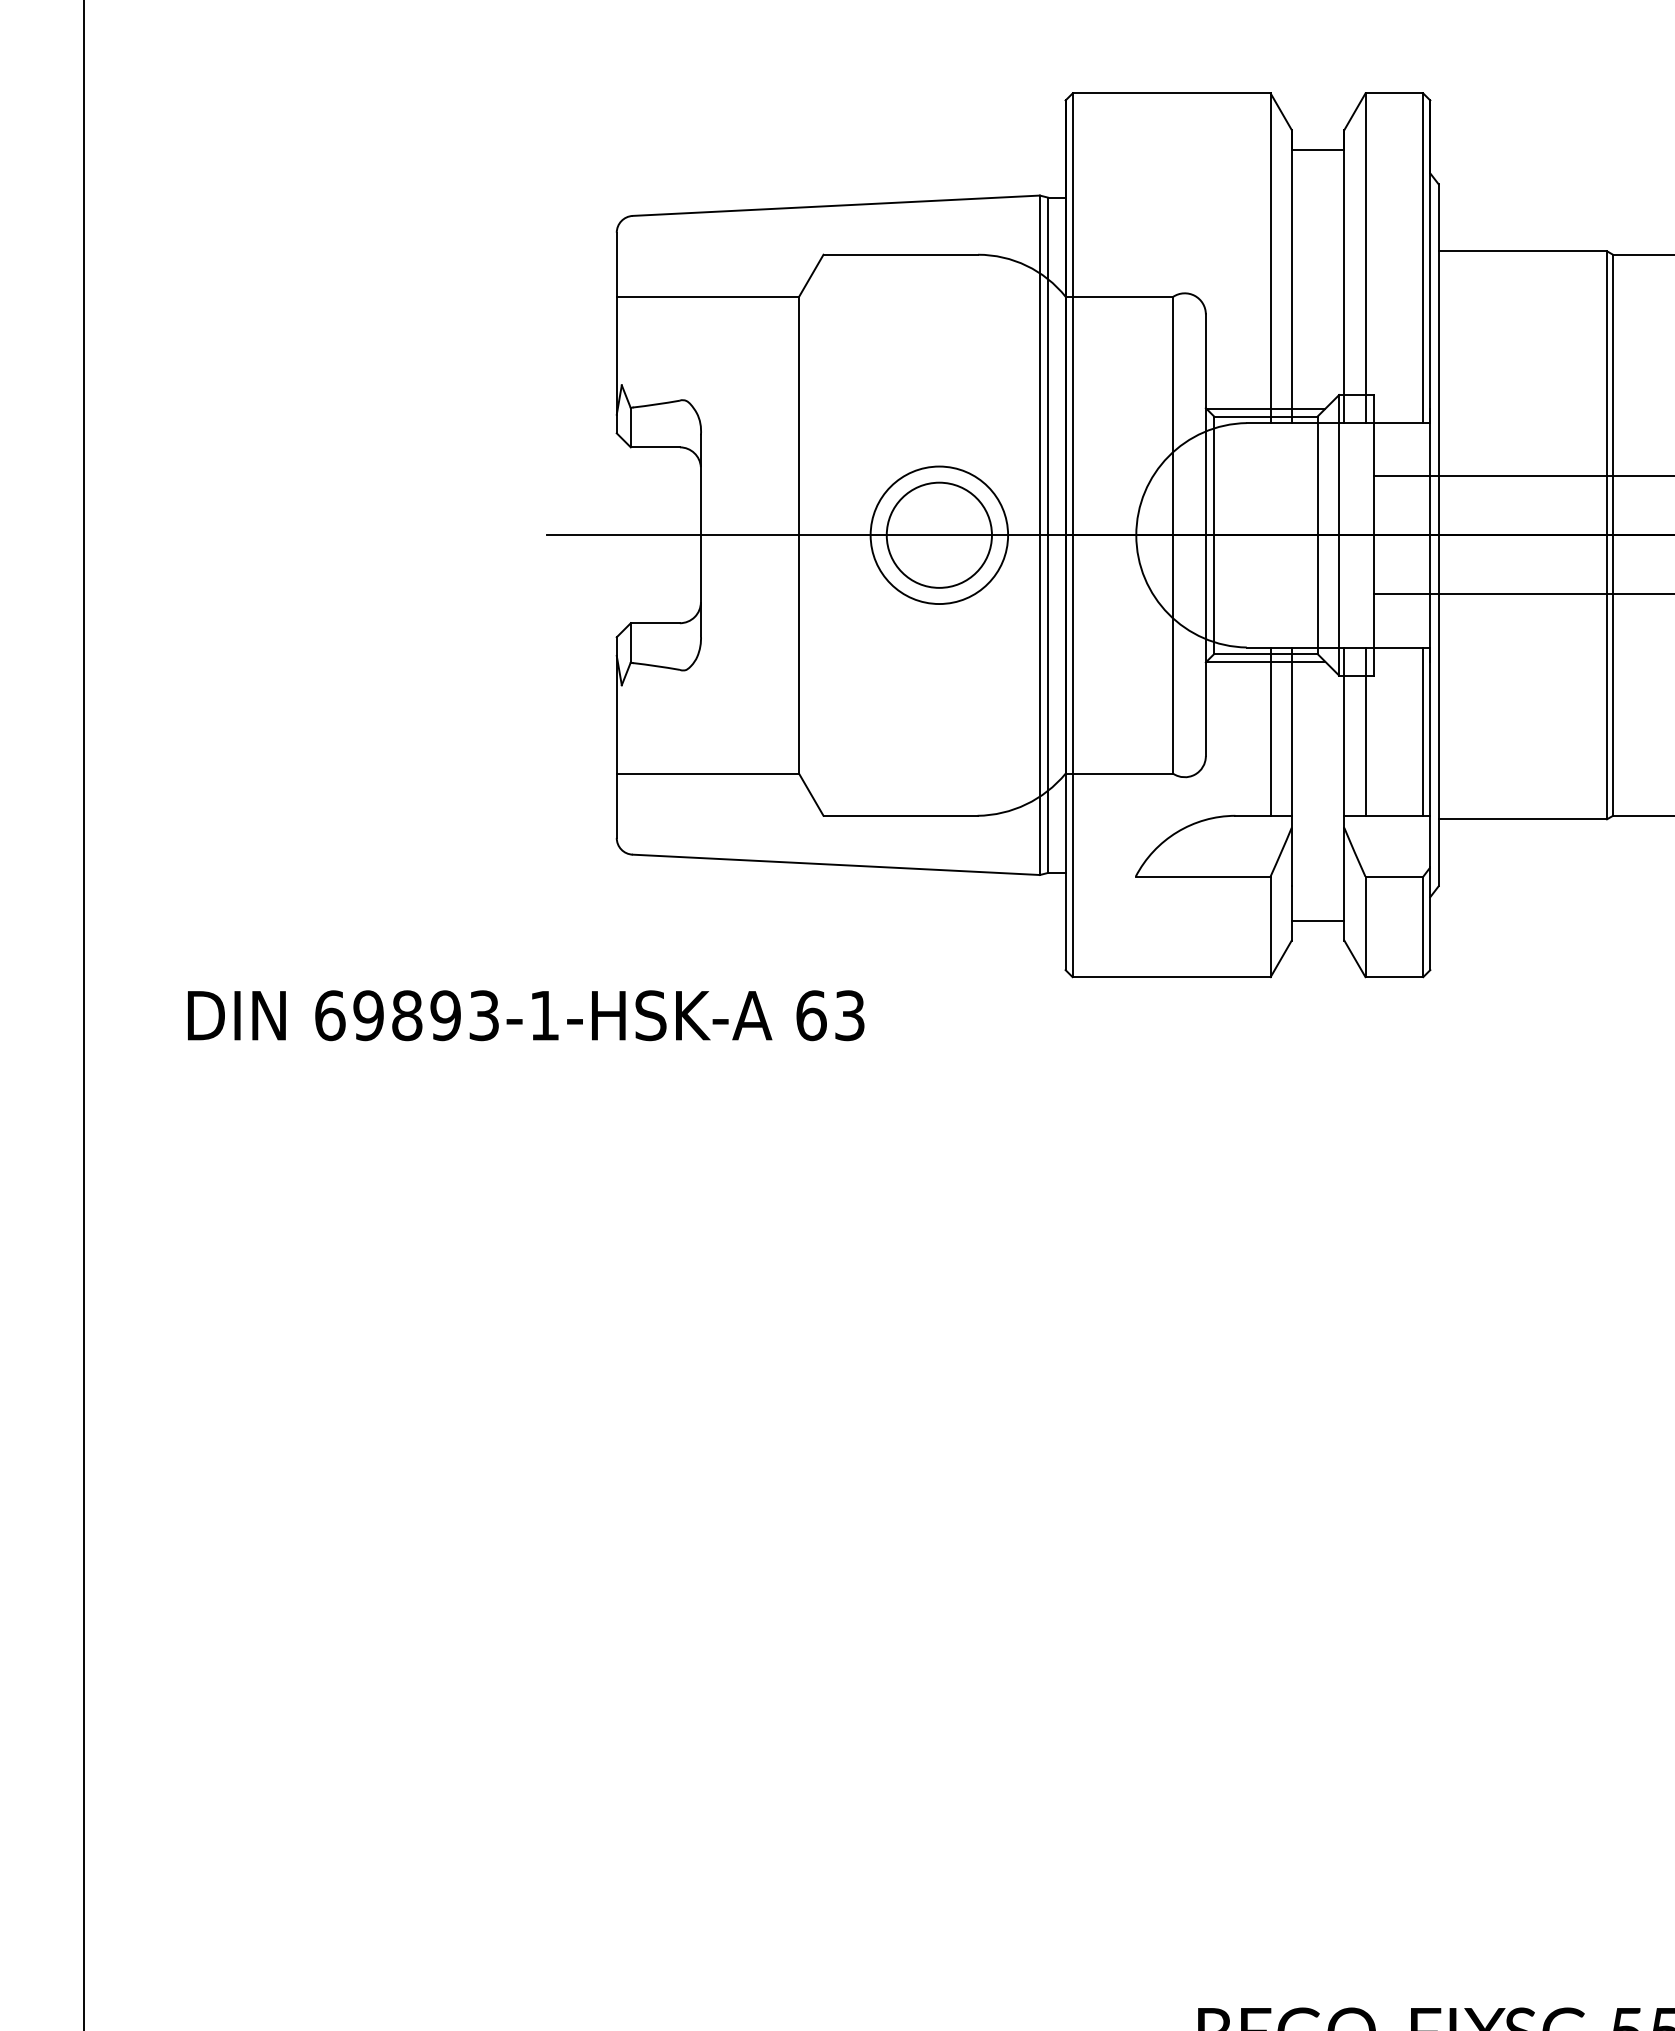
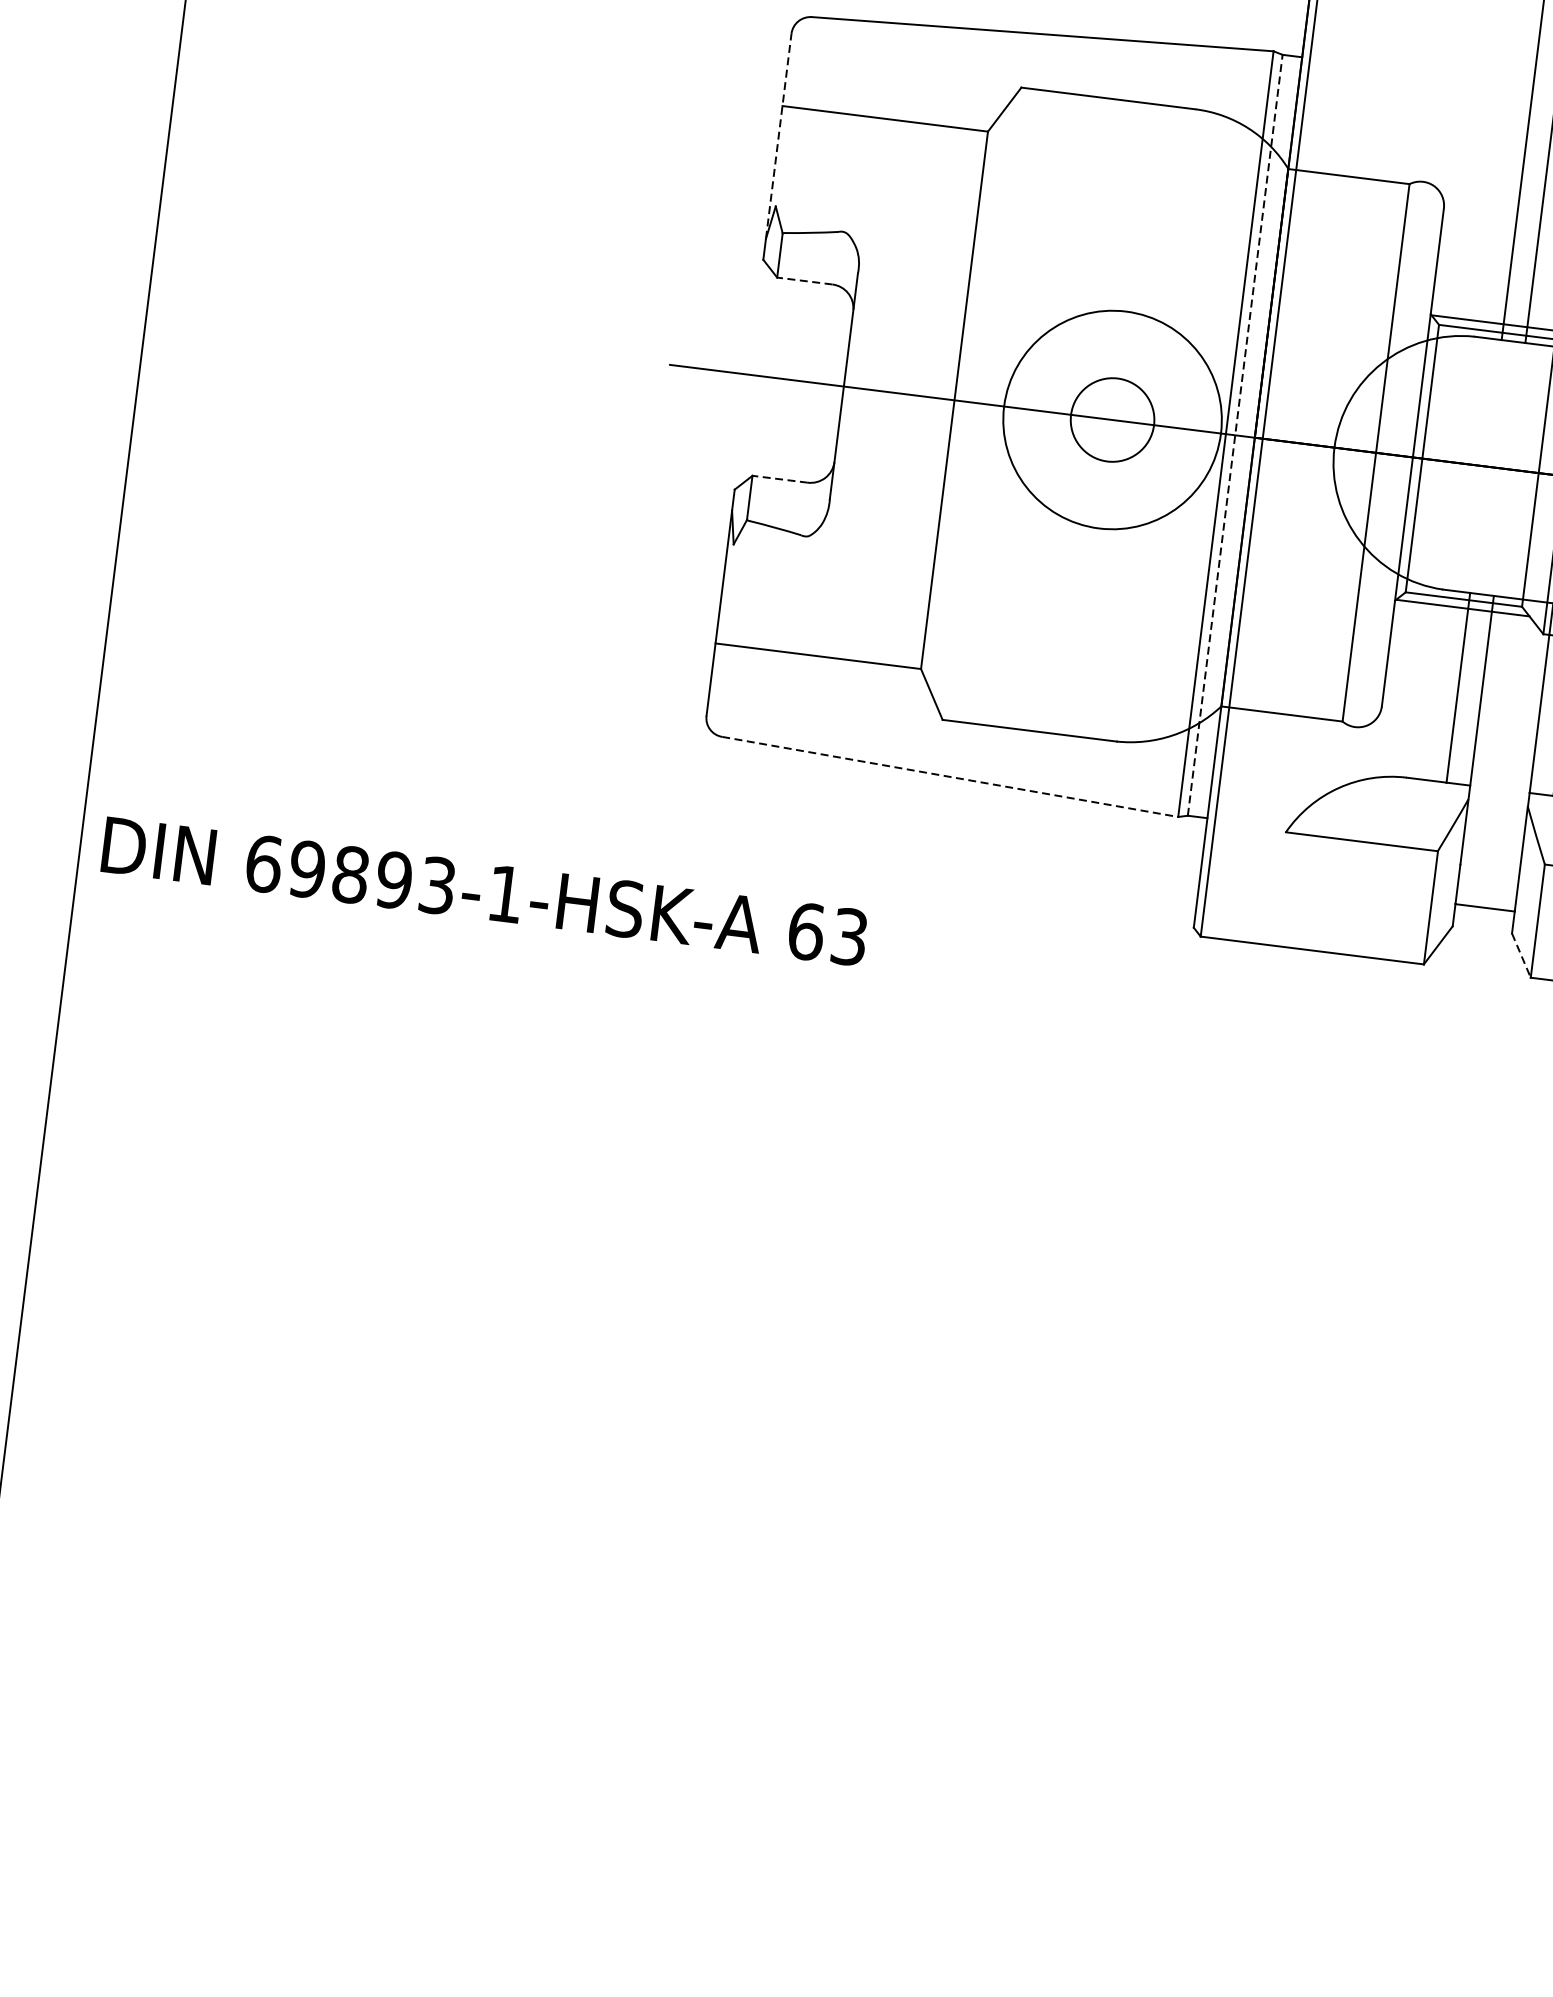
line: (616, 323) -> (778, 136), solid -> dashed
line: (655, 447) -> (805, 281), solid -> dashed
circle: (938, 534) -> (1111, 419), size x0.7
circle: (939, 535) -> (1112, 420), size x1.4
line: (1048, 535) -> (1235, 435), solid -> dashed
line: (655, 623) -> (780, 479), solid -> dashed
line: (836, 864) -> (950, 776), solid -> dashed
line: (1355, 959) -> (1521, 956), solid -> dashed
text: (526, 1015) -> (485, 891), moved

